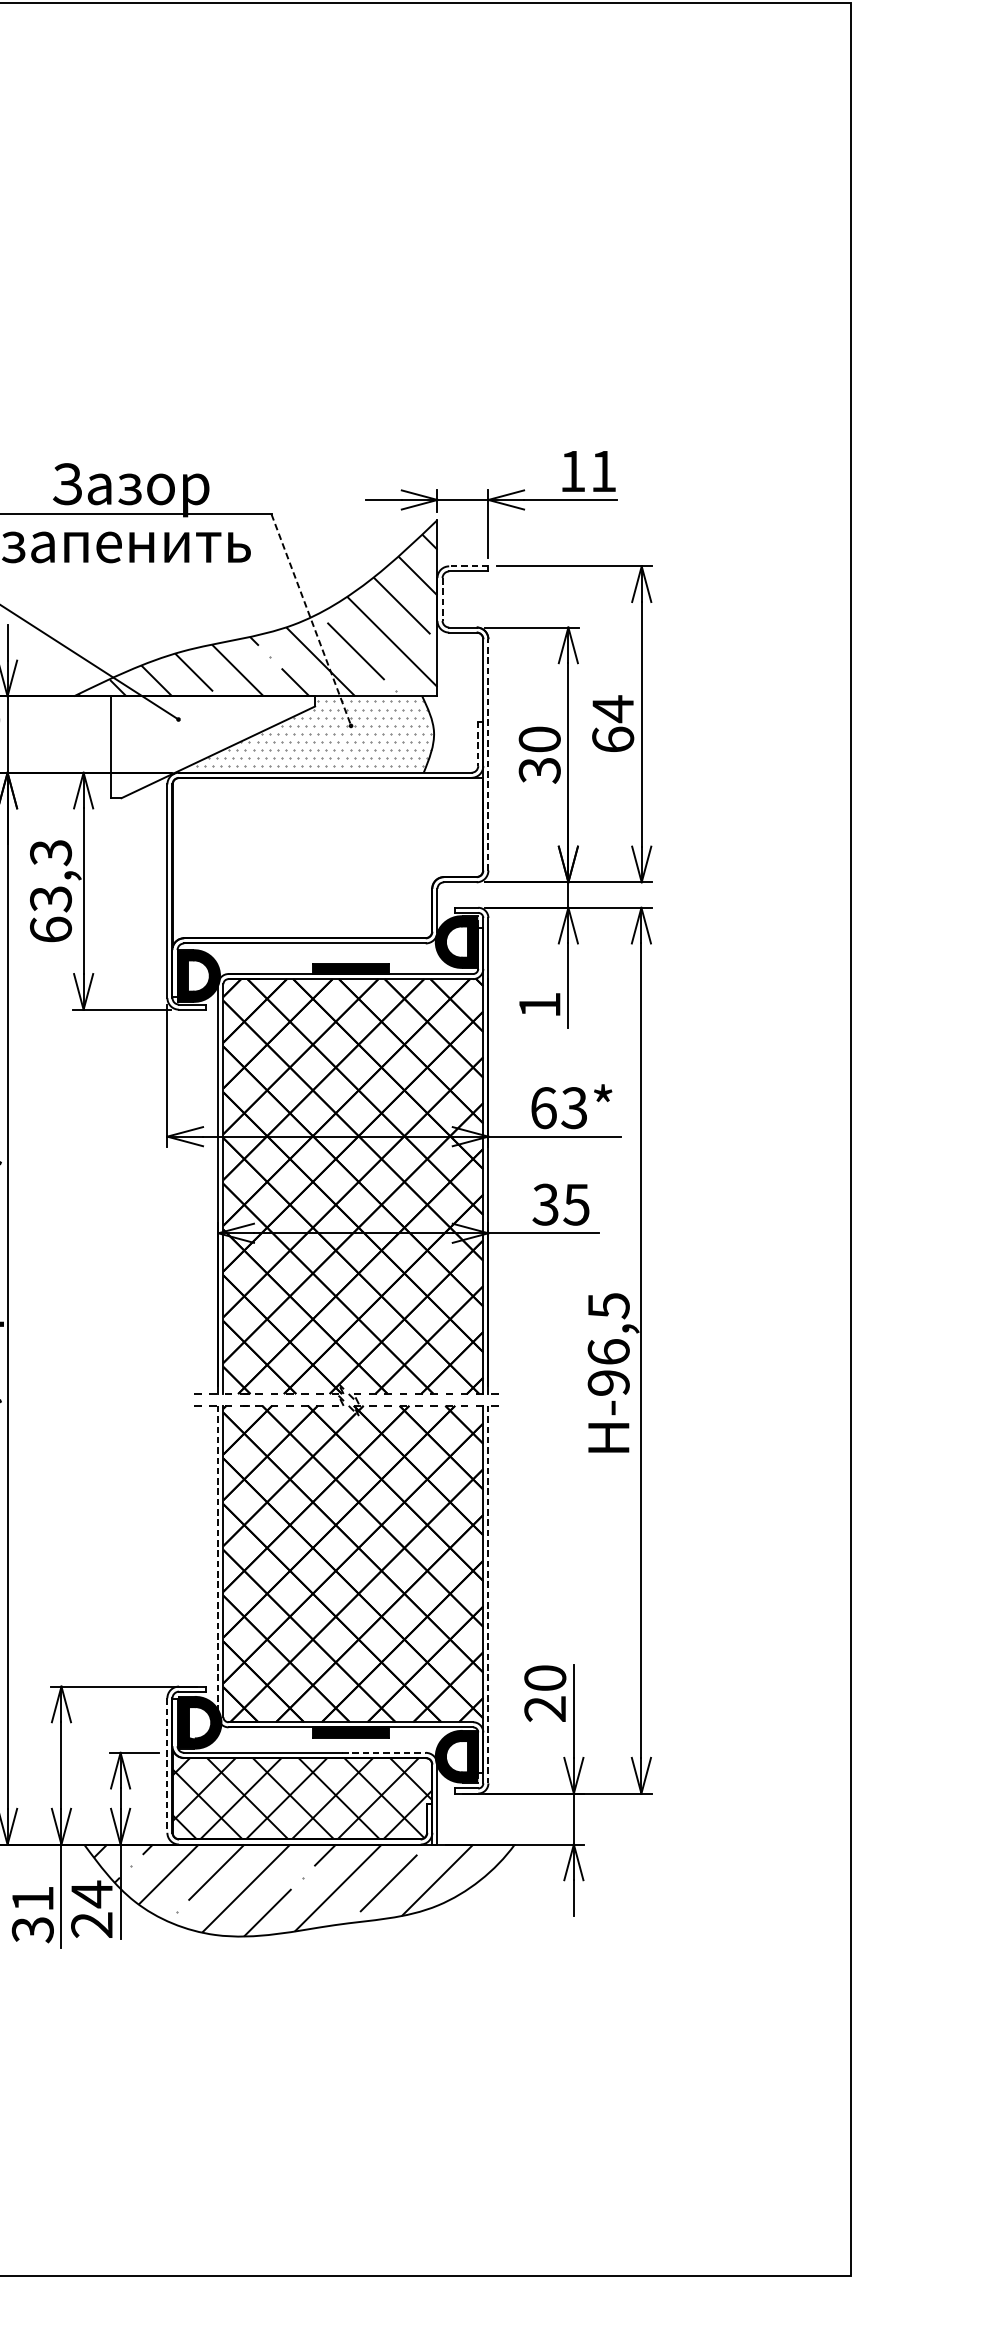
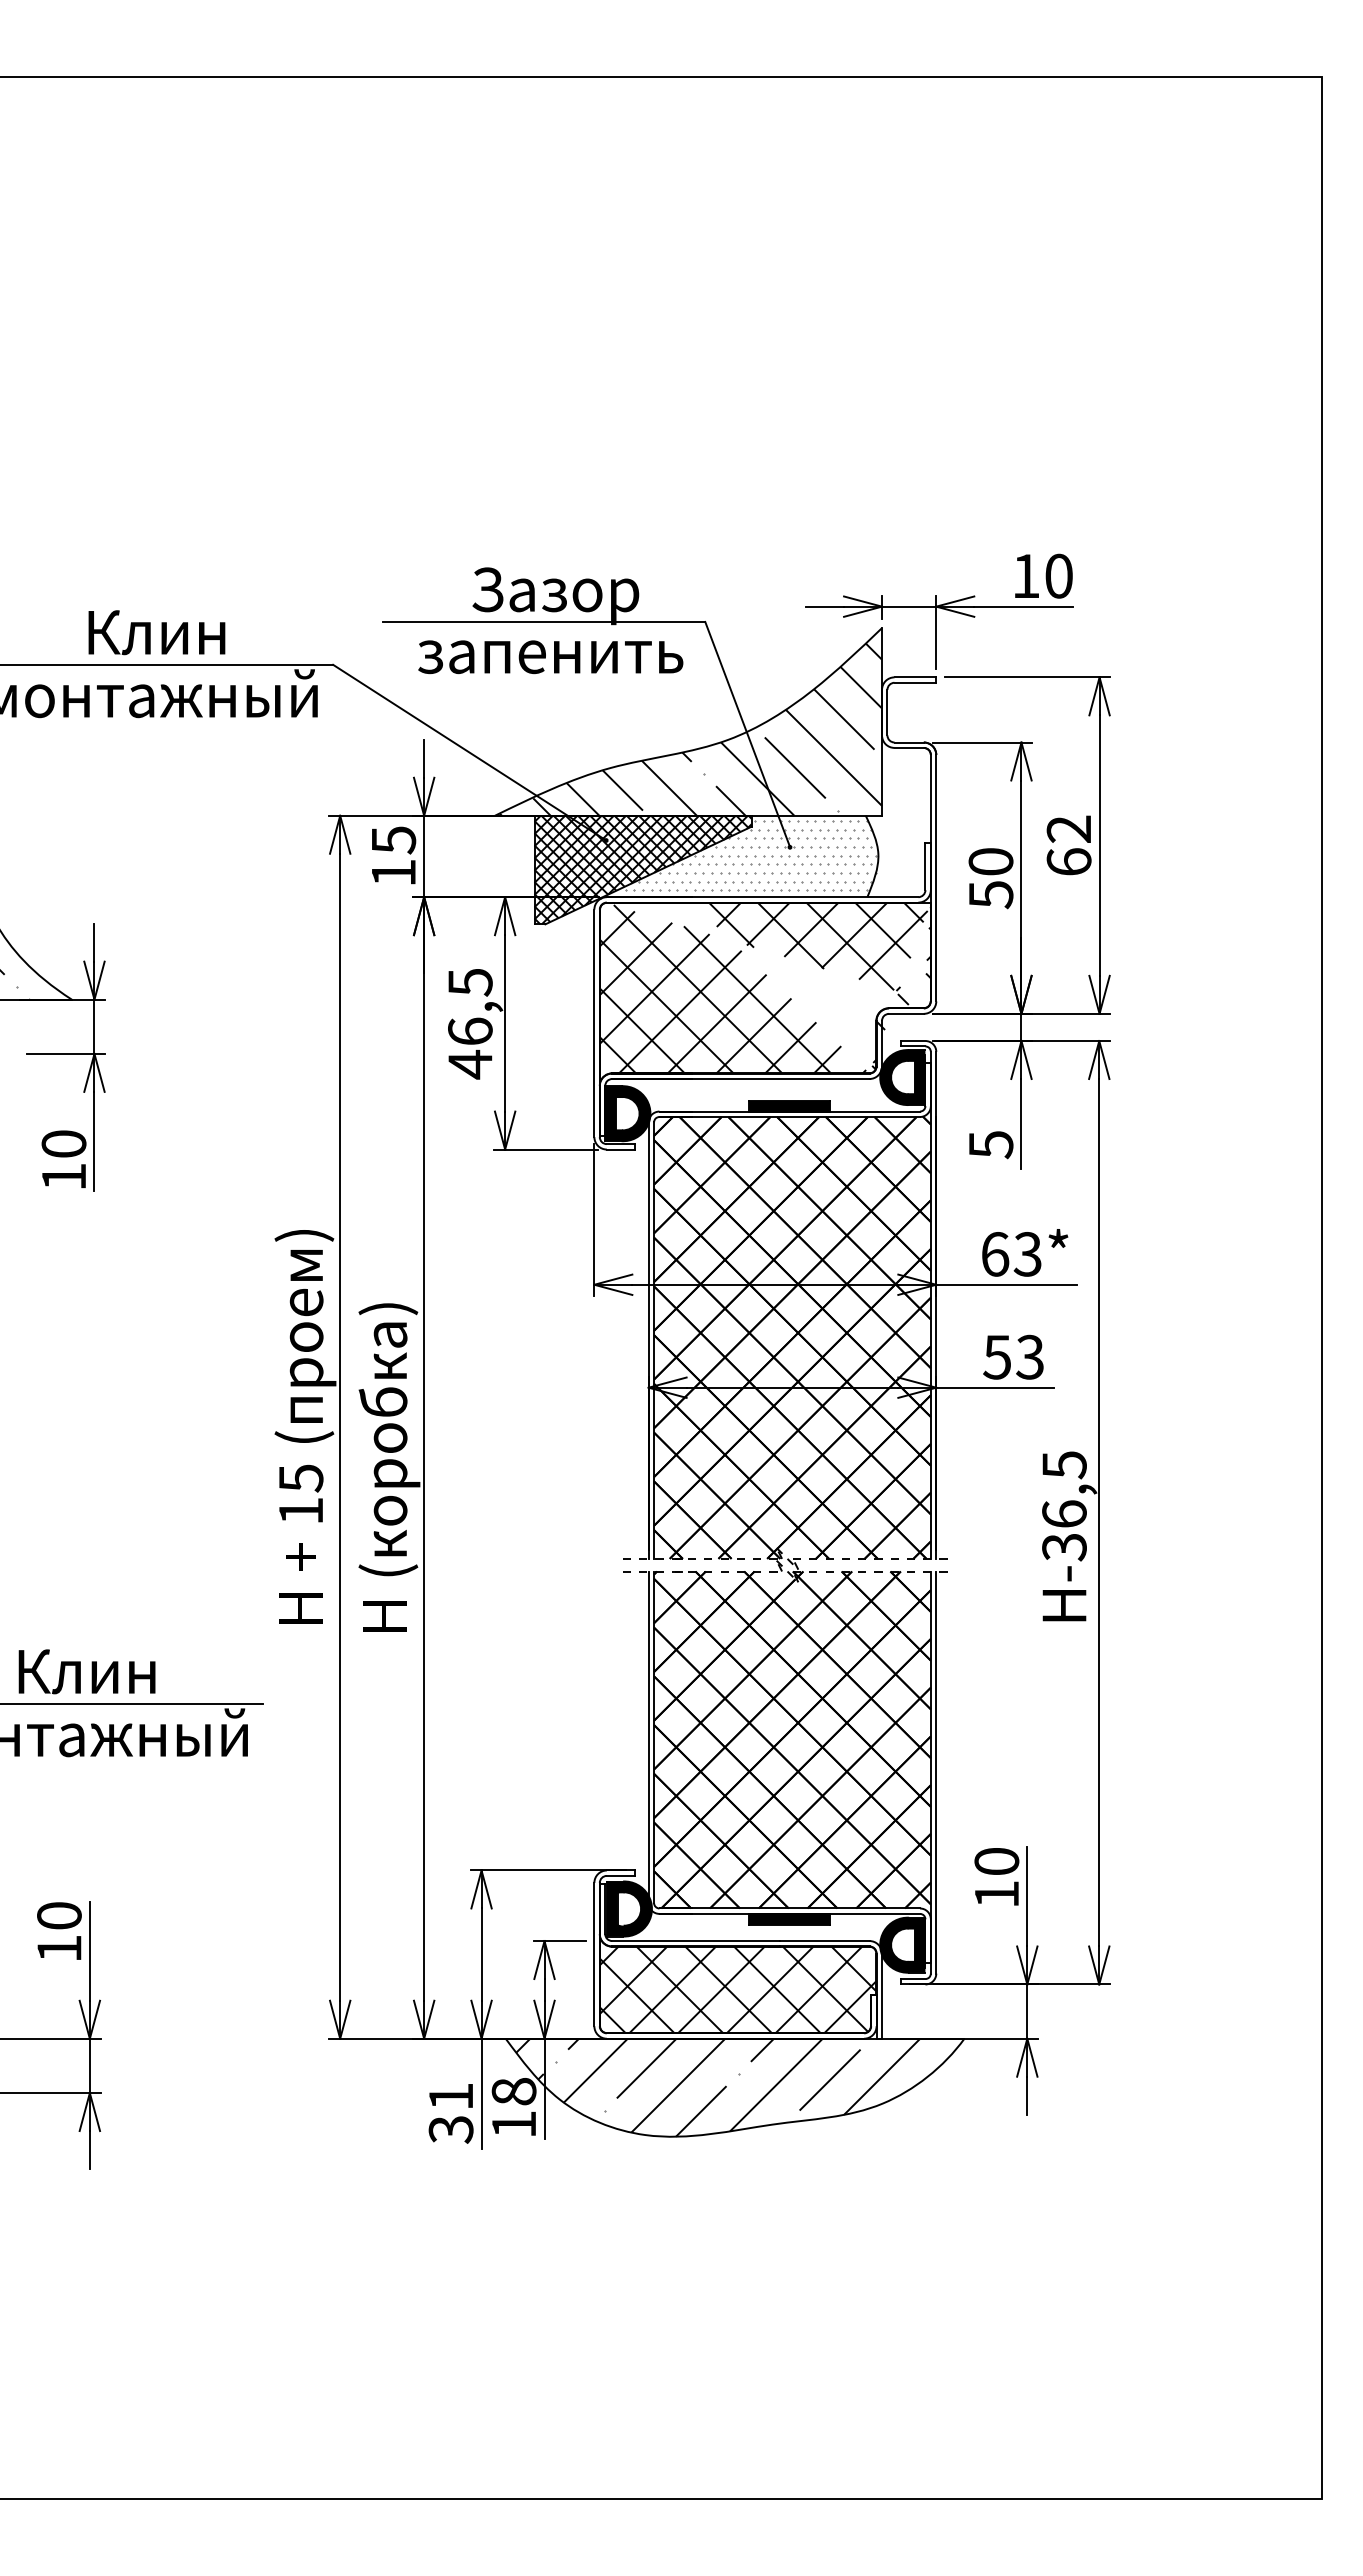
text: (603, 470) -> (1058, 575), 11 -> 10
line: (468, 566) -> (915, 677), dashed -> solid
line: (442, 599) -> (887, 712), dashed -> solid
line: (311, 620) -> (747, 734), dashed -> solid
text: (612, 709) -> (1068, 829), 64 -> 62
line: (478, 743) -> (925, 866), dashed -> solid
hatch: (212, 746) -> (642, 869), added
line: (488, 754) -> (936, 877), dashed -> solid
text: (539, 770) -> (990, 894), 30 -> 50
hatch: (328, 857) -> (765, 987), added
text: (51, 892) -> (470, 1024), 63,3 -> 46,5
text: (540, 1005) -> (991, 1145), 1 -> 5
text: (560, 1203) -> (1013, 1356), 35 -> 53
text: (608, 1383) -> (1064, 1547), H-96,5 -> H-36,5
line: (218, 1561) -> (648, 1737), dashed -> solid
line: (488, 1595) -> (936, 1773), dashed -> solid
text: (544, 1709) -> (996, 1894), 20 -> 10
line: (383, 1753) -> (824, 1941), dashed -> solid
line: (167, 1765) -> (594, 1954), dashed -> solid
text: (91, 1909) -> (513, 2107), 24 -> 18

